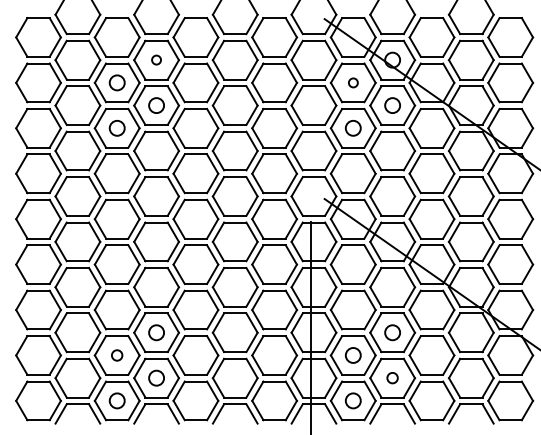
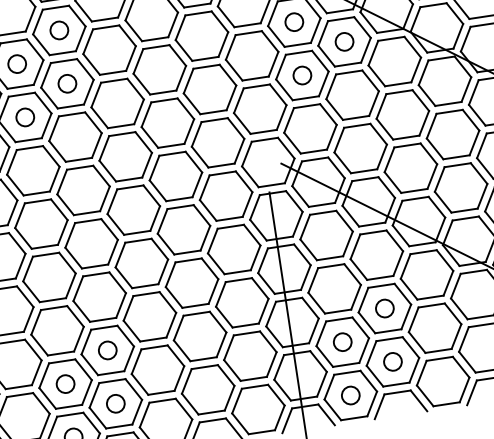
circle: (156, 59) -> (59, 29), size x1.67
circle: (353, 82) -> (294, 21), size x1.67
circle: (116, 355) -> (64, 384), size x1.43
circle: (392, 377) -> (392, 361), size x1.43

